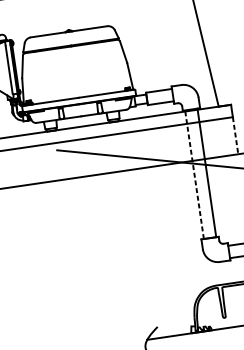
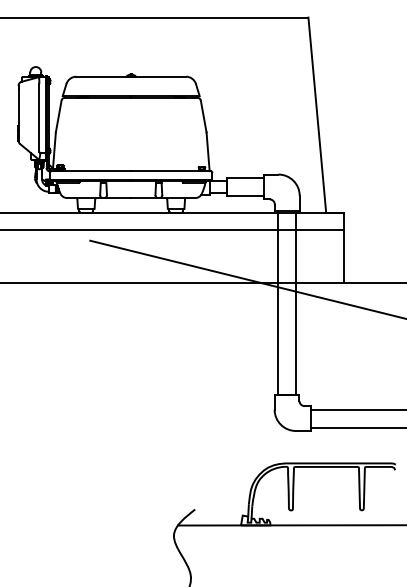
line: (235, 135) -> (343, 256), dashed -> solid
line: (194, 174) -> (278, 302), dashed -> solid

